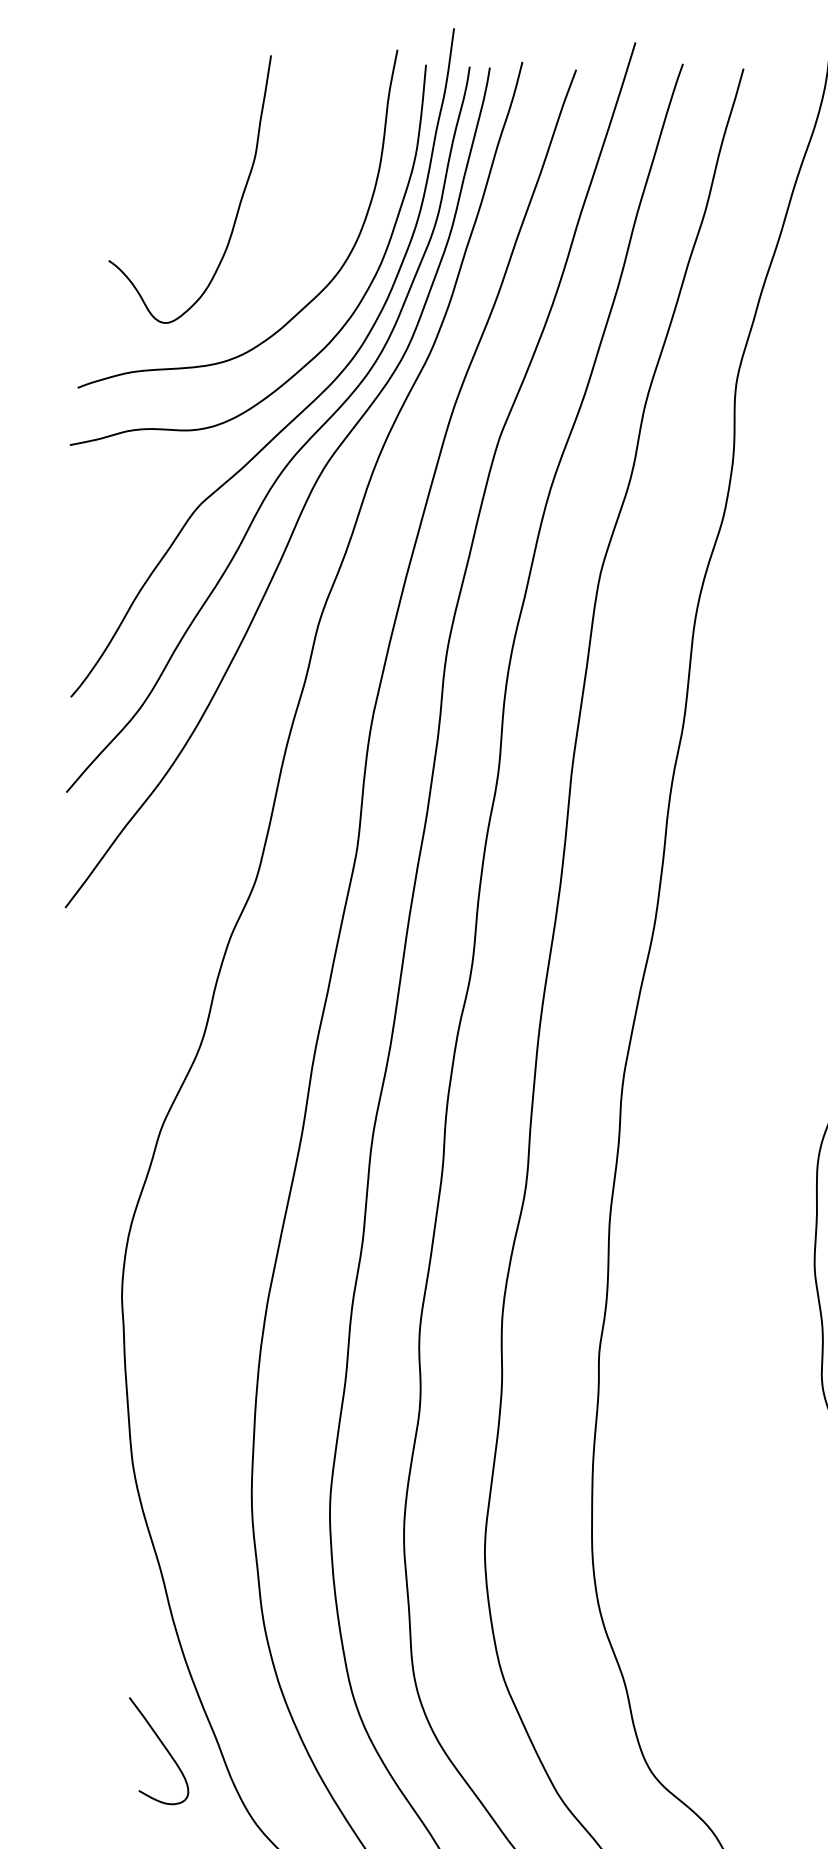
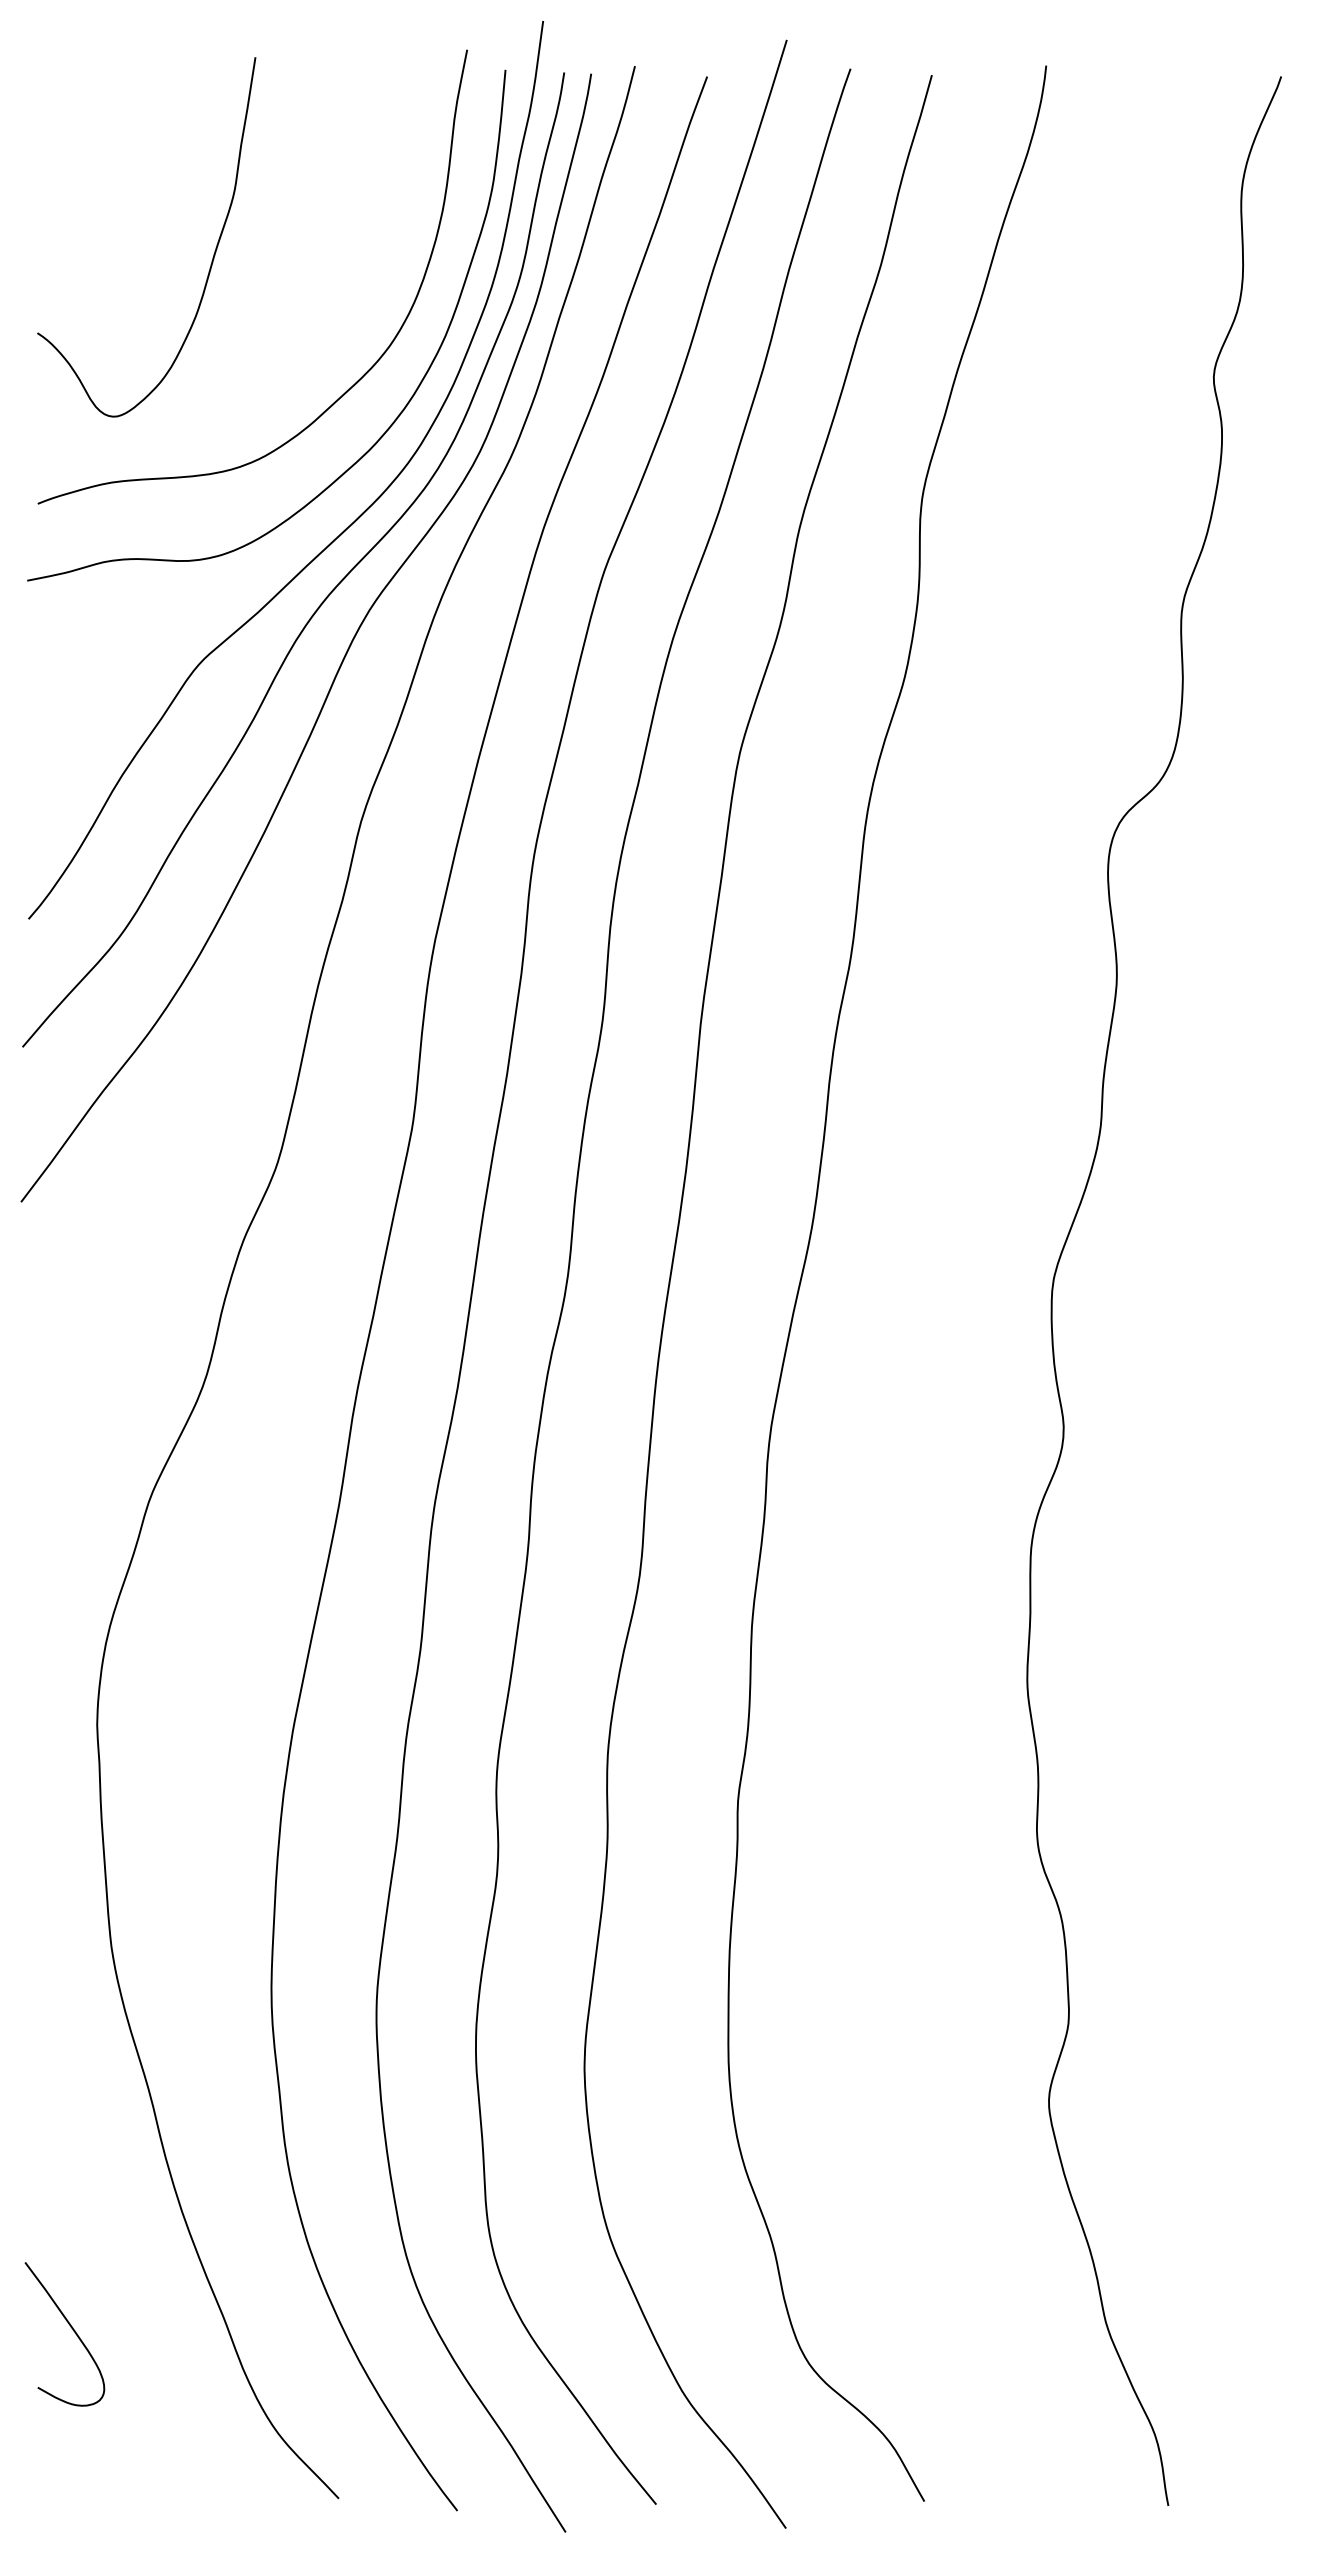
curve: (239, 204) -> (212, 257), moved
curve: (164, 1748) -> (72, 2330), moved

